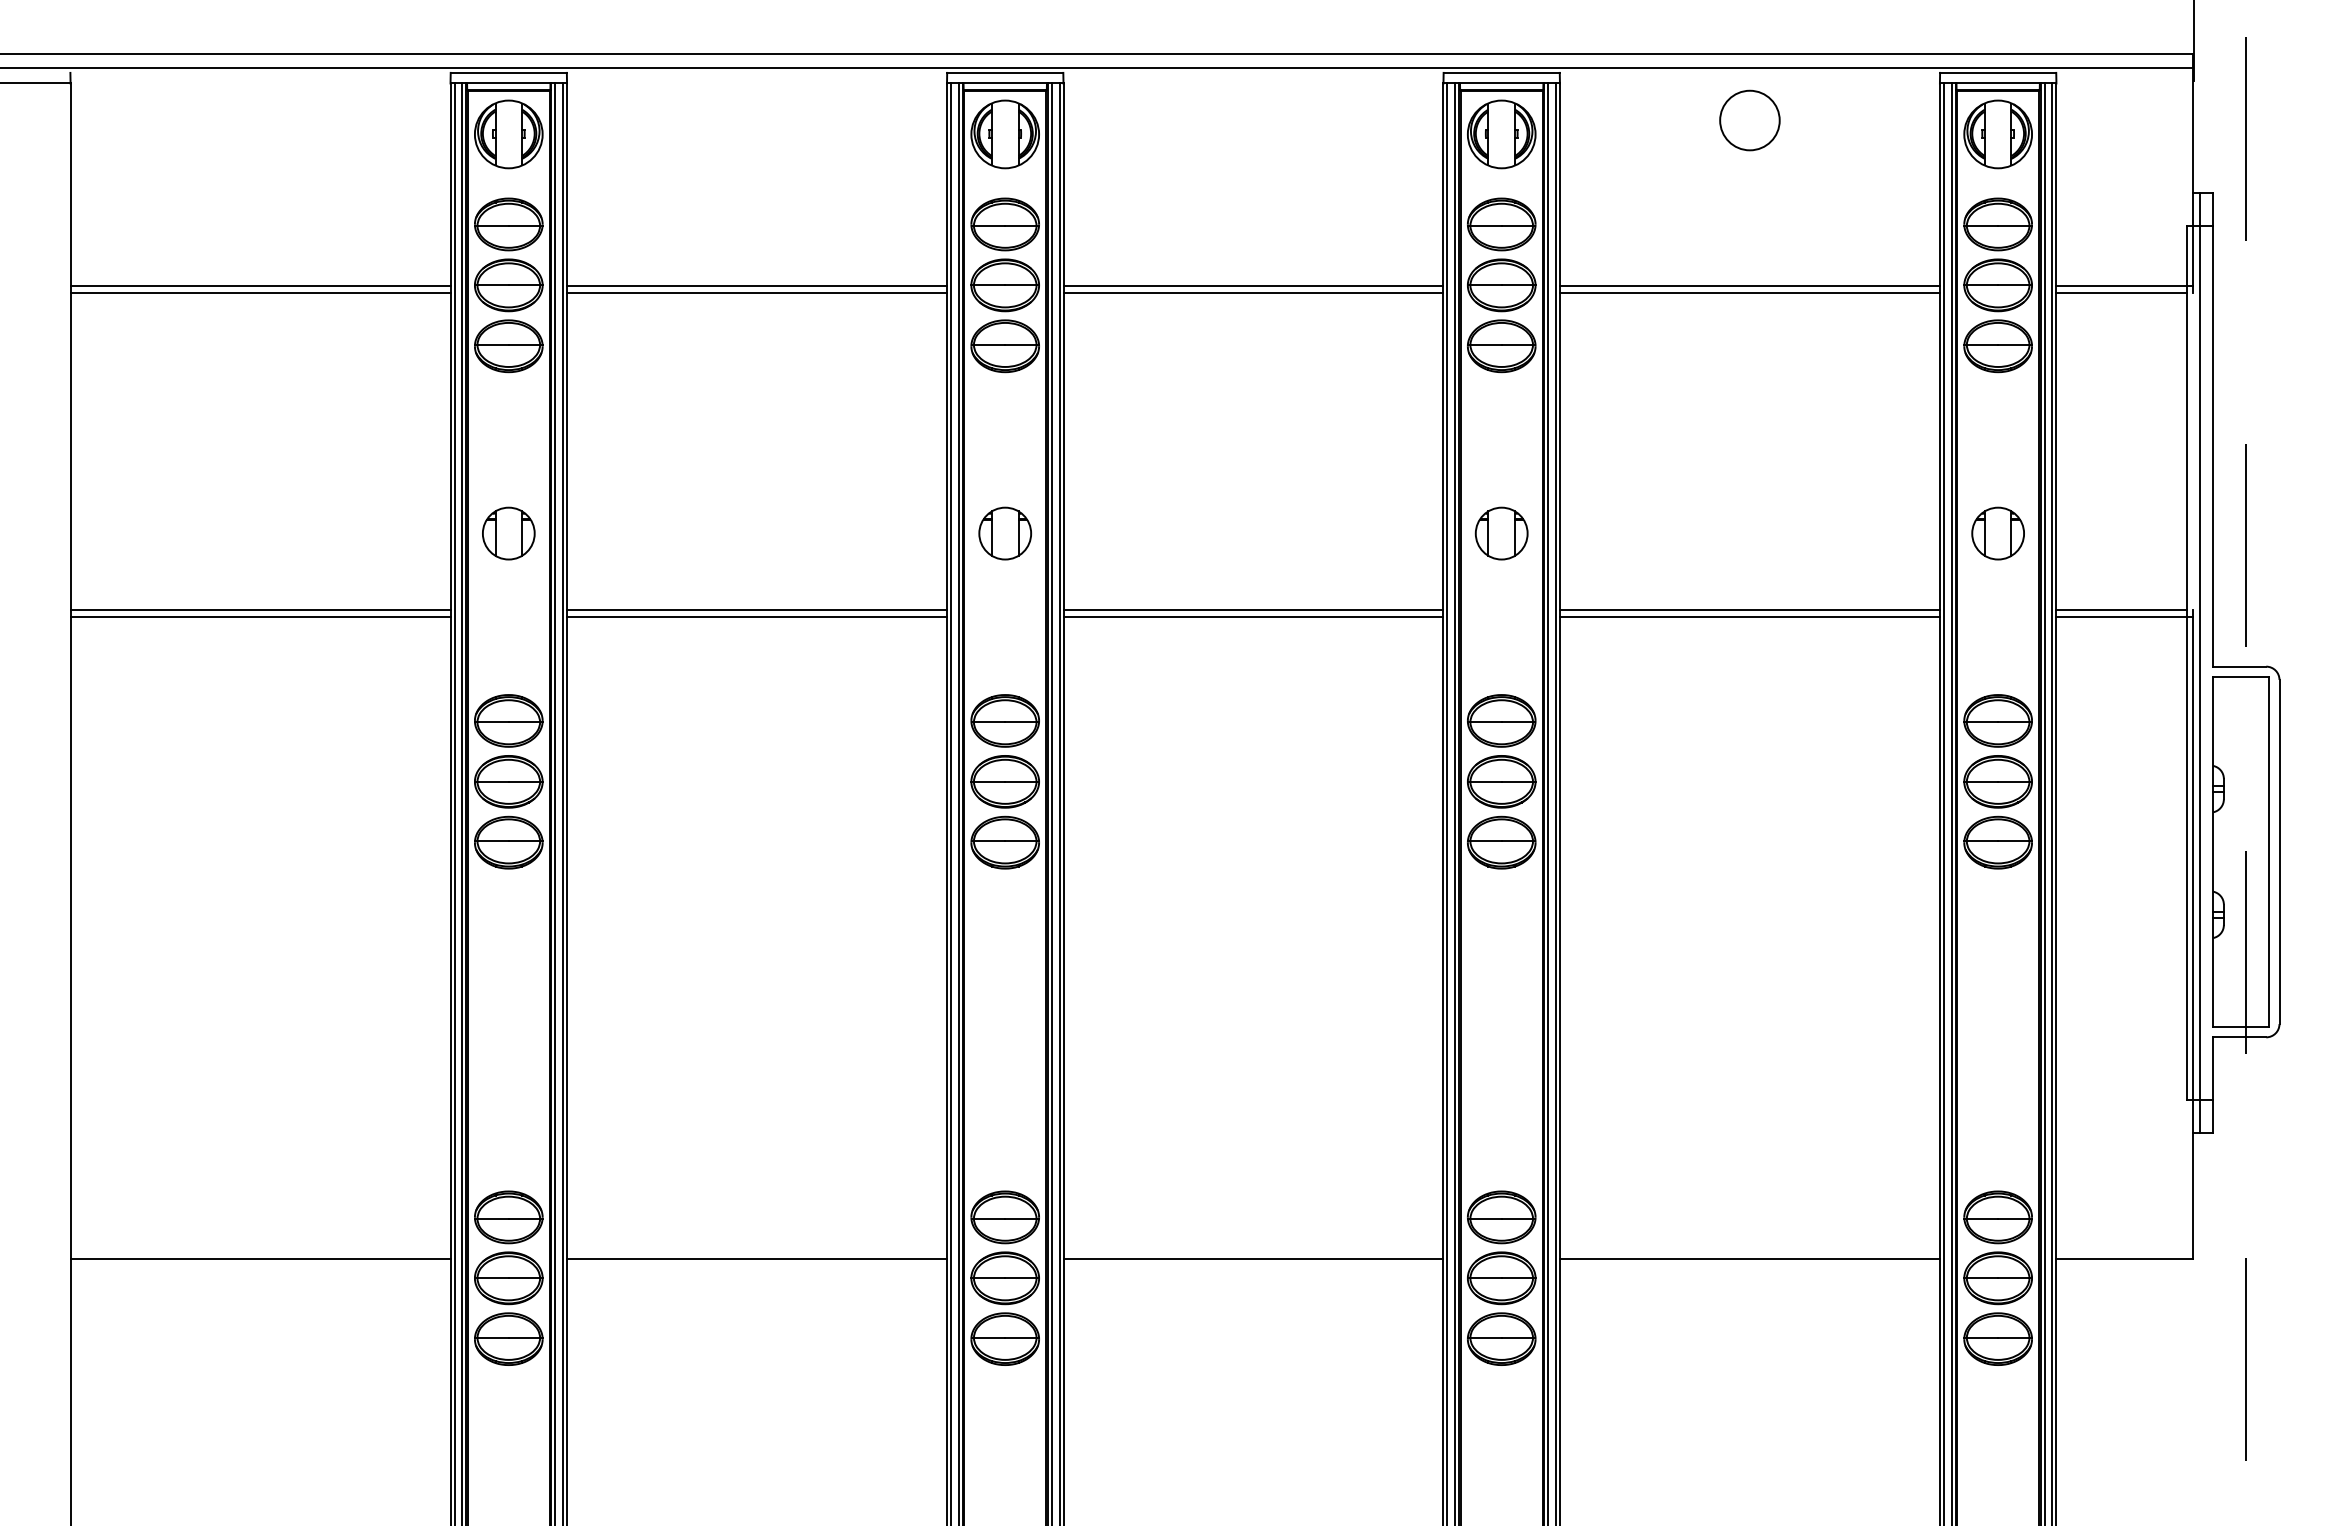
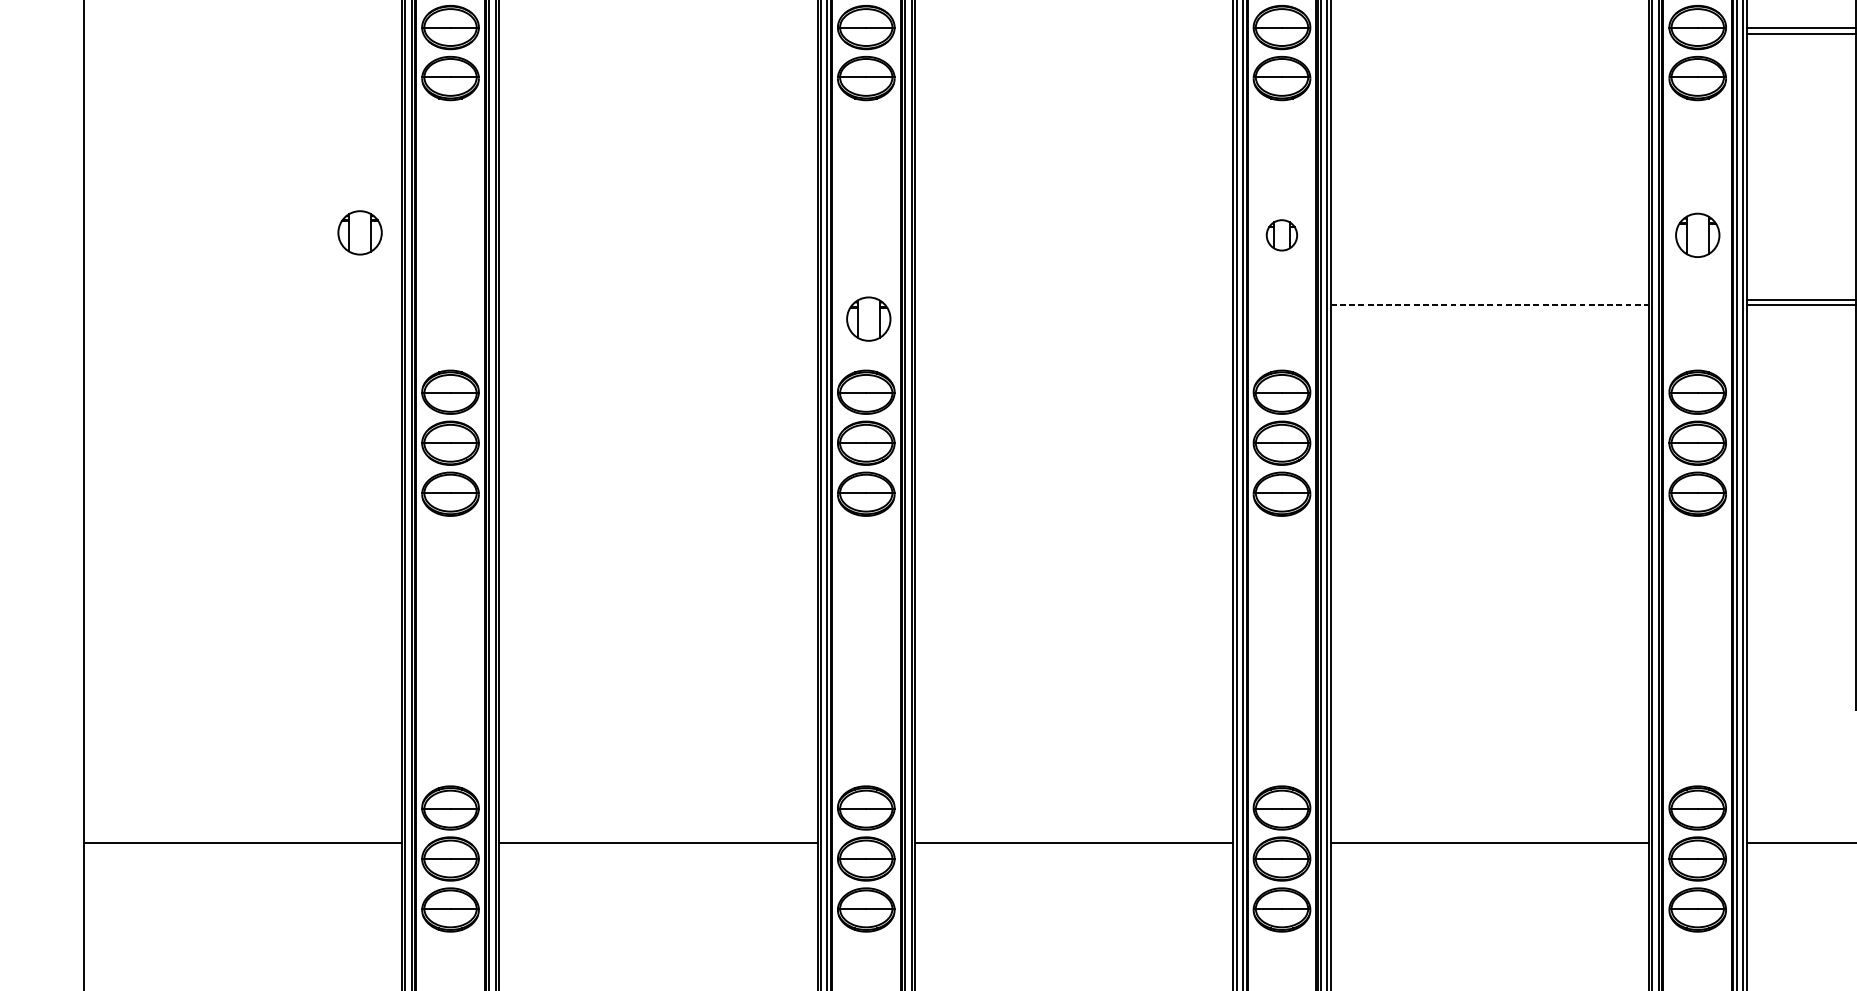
line: (260, 286) -> (242, 28), removed
line: (757, 286) -> (658, 28), removed
line: (1253, 286) -> (1074, 28), removed
line: (1749, 286) -> (1489, 28), removed
line: (260, 292) -> (242, 33), removed
line: (757, 292) -> (658, 33), removed
line: (1253, 292) -> (1074, 33), removed
line: (1749, 292) -> (1489, 33), removed
part: (508, 533) -> (359, 232), moved
part: (1005, 533) -> (869, 319), moved
part: (1501, 533) -> (1281, 235), size x0.7
line: (260, 610) -> (242, 299), removed
line: (757, 610) -> (658, 299), removed
line: (1253, 610) -> (1074, 299), removed
line: (1749, 610) -> (1489, 299), removed
line: (260, 617) -> (242, 305), removed
line: (757, 617) -> (658, 305), removed
line: (1253, 617) -> (1074, 305), removed
line: (1749, 617) -> (1489, 305), solid -> dashed

